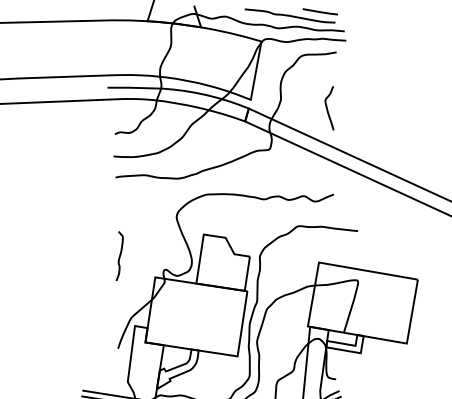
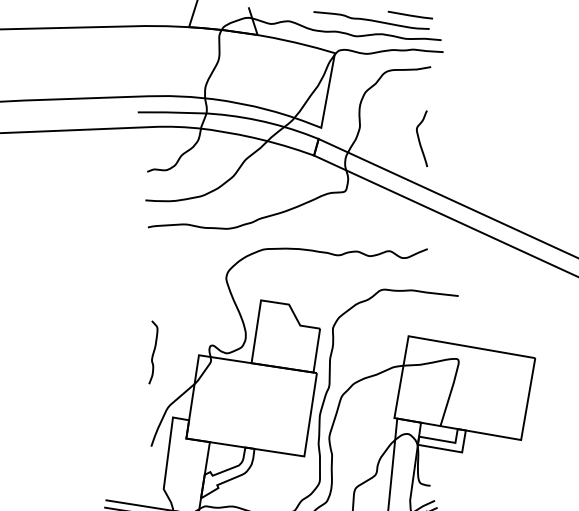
curve: (119, 256) -> (153, 352), moved

